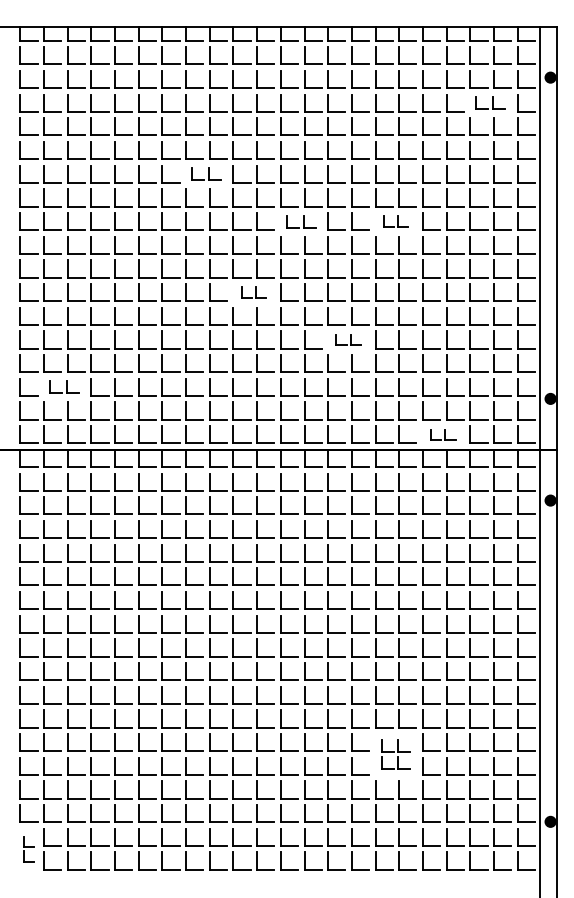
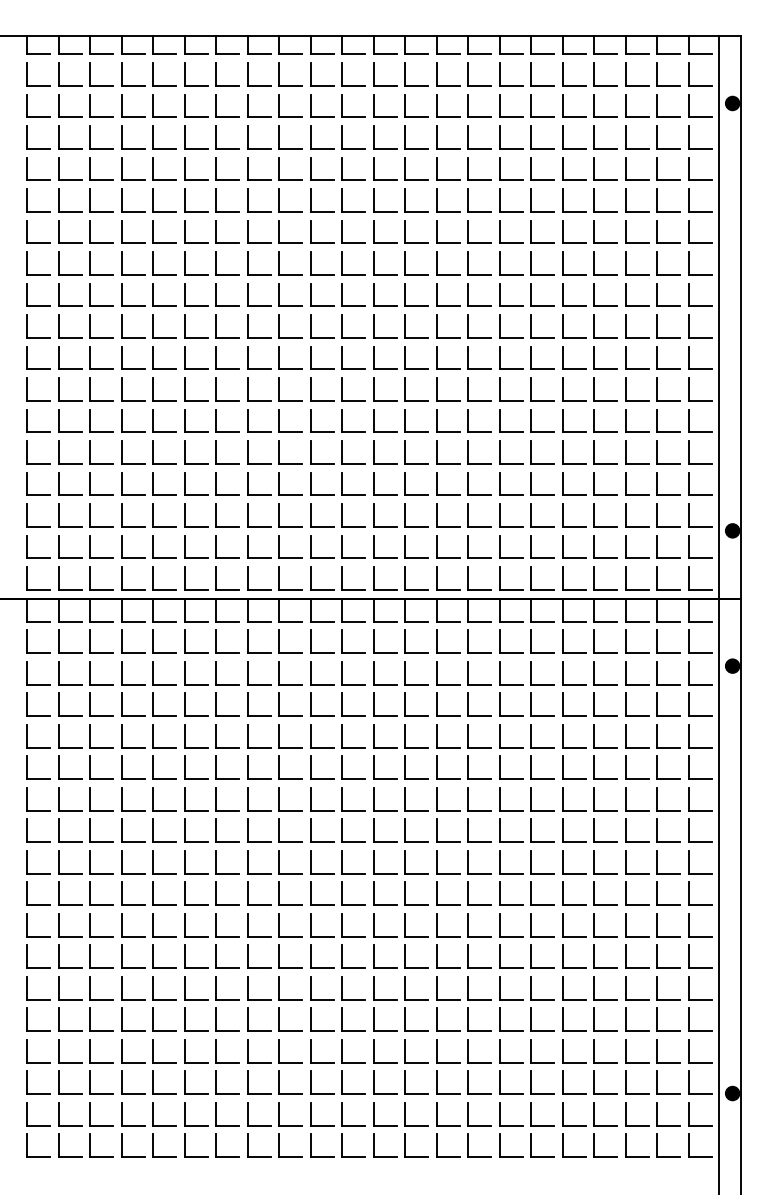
part: (490, 103) -> (652, 137), size x1.43
part: (206, 173) -> (274, 231), size x1.43
part: (300, 221) -> (400, 294), size x1.43
part: (395, 221) -> (526, 294), size x1.67
part: (253, 292) -> (337, 389), size x1.67
part: (348, 340) -> (463, 452), size x1.67
part: (64, 387) -> (85, 515), size x1.43
part: (442, 434) -> (589, 578), size x1.67
part: (395, 754) -> (526, 1003), size x1.43
part: (28, 848) -> (38, 1129), size x1.67

